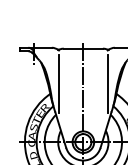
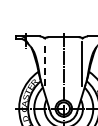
line: (59, 83) -> (45, 63), solid -> dashed

